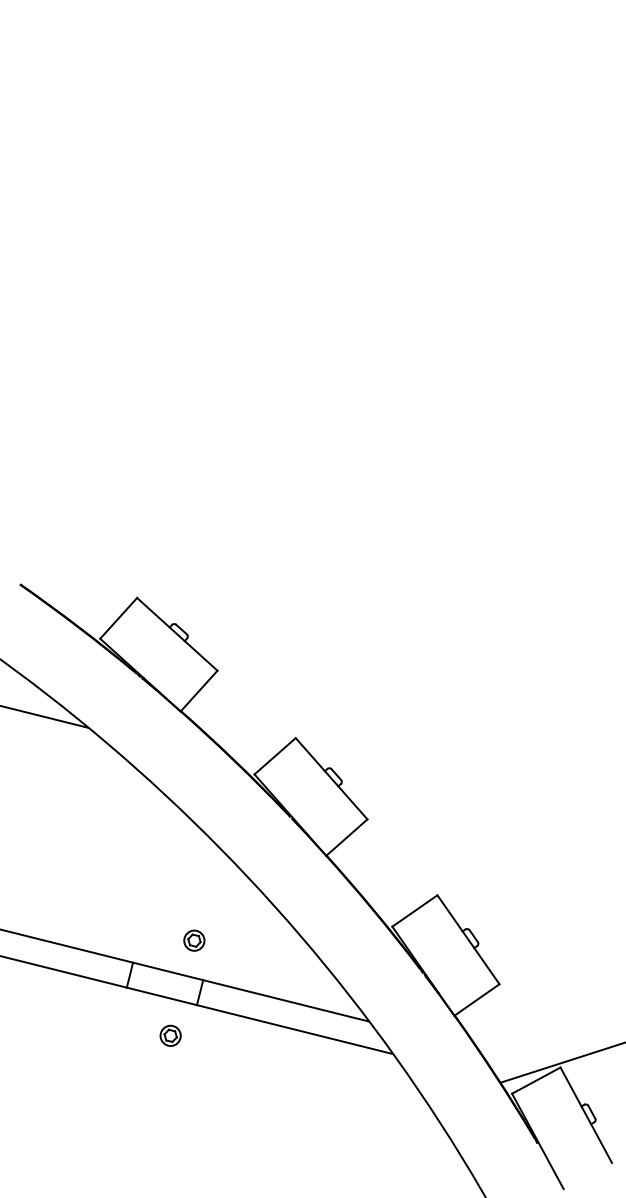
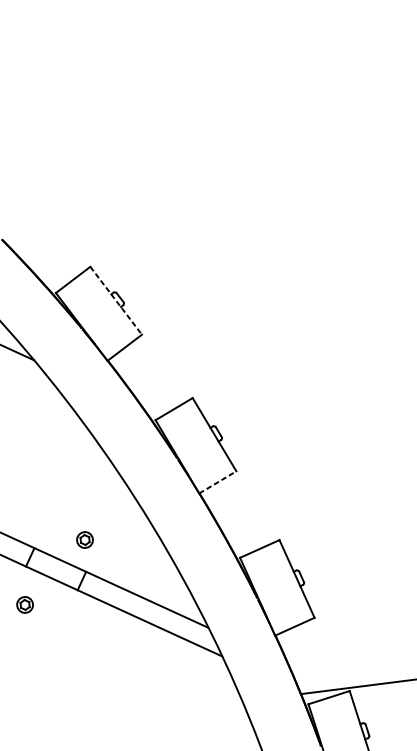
line: (177, 634) -> (116, 300), solid -> dashed
line: (346, 837) -> (217, 482), solid -> dashed
part: (170, 1035) -> (25, 604), moved

